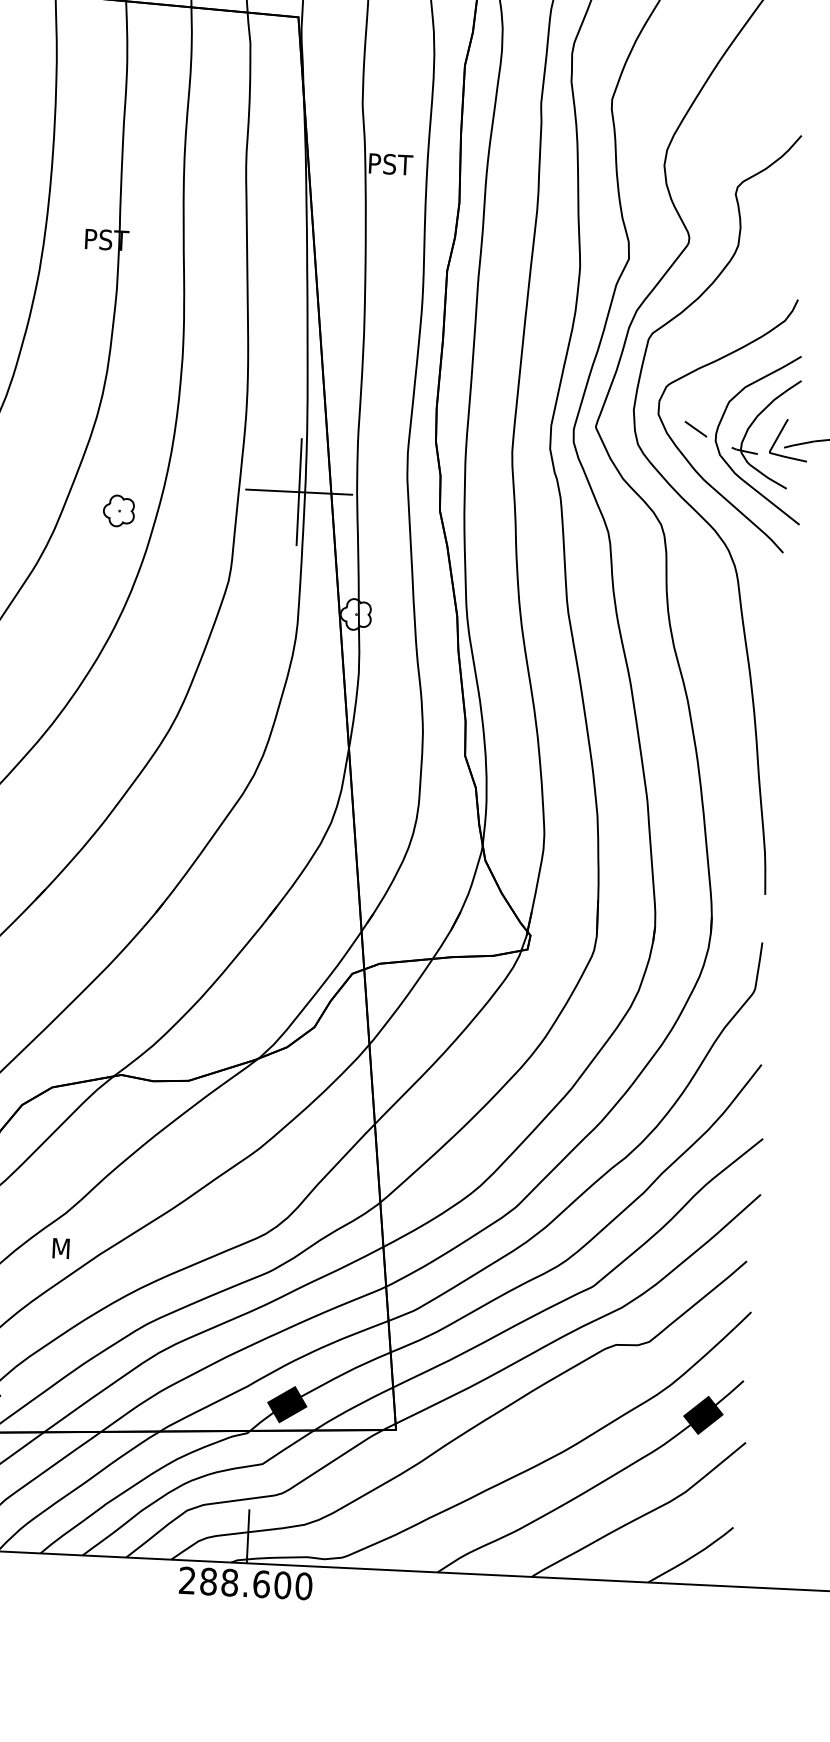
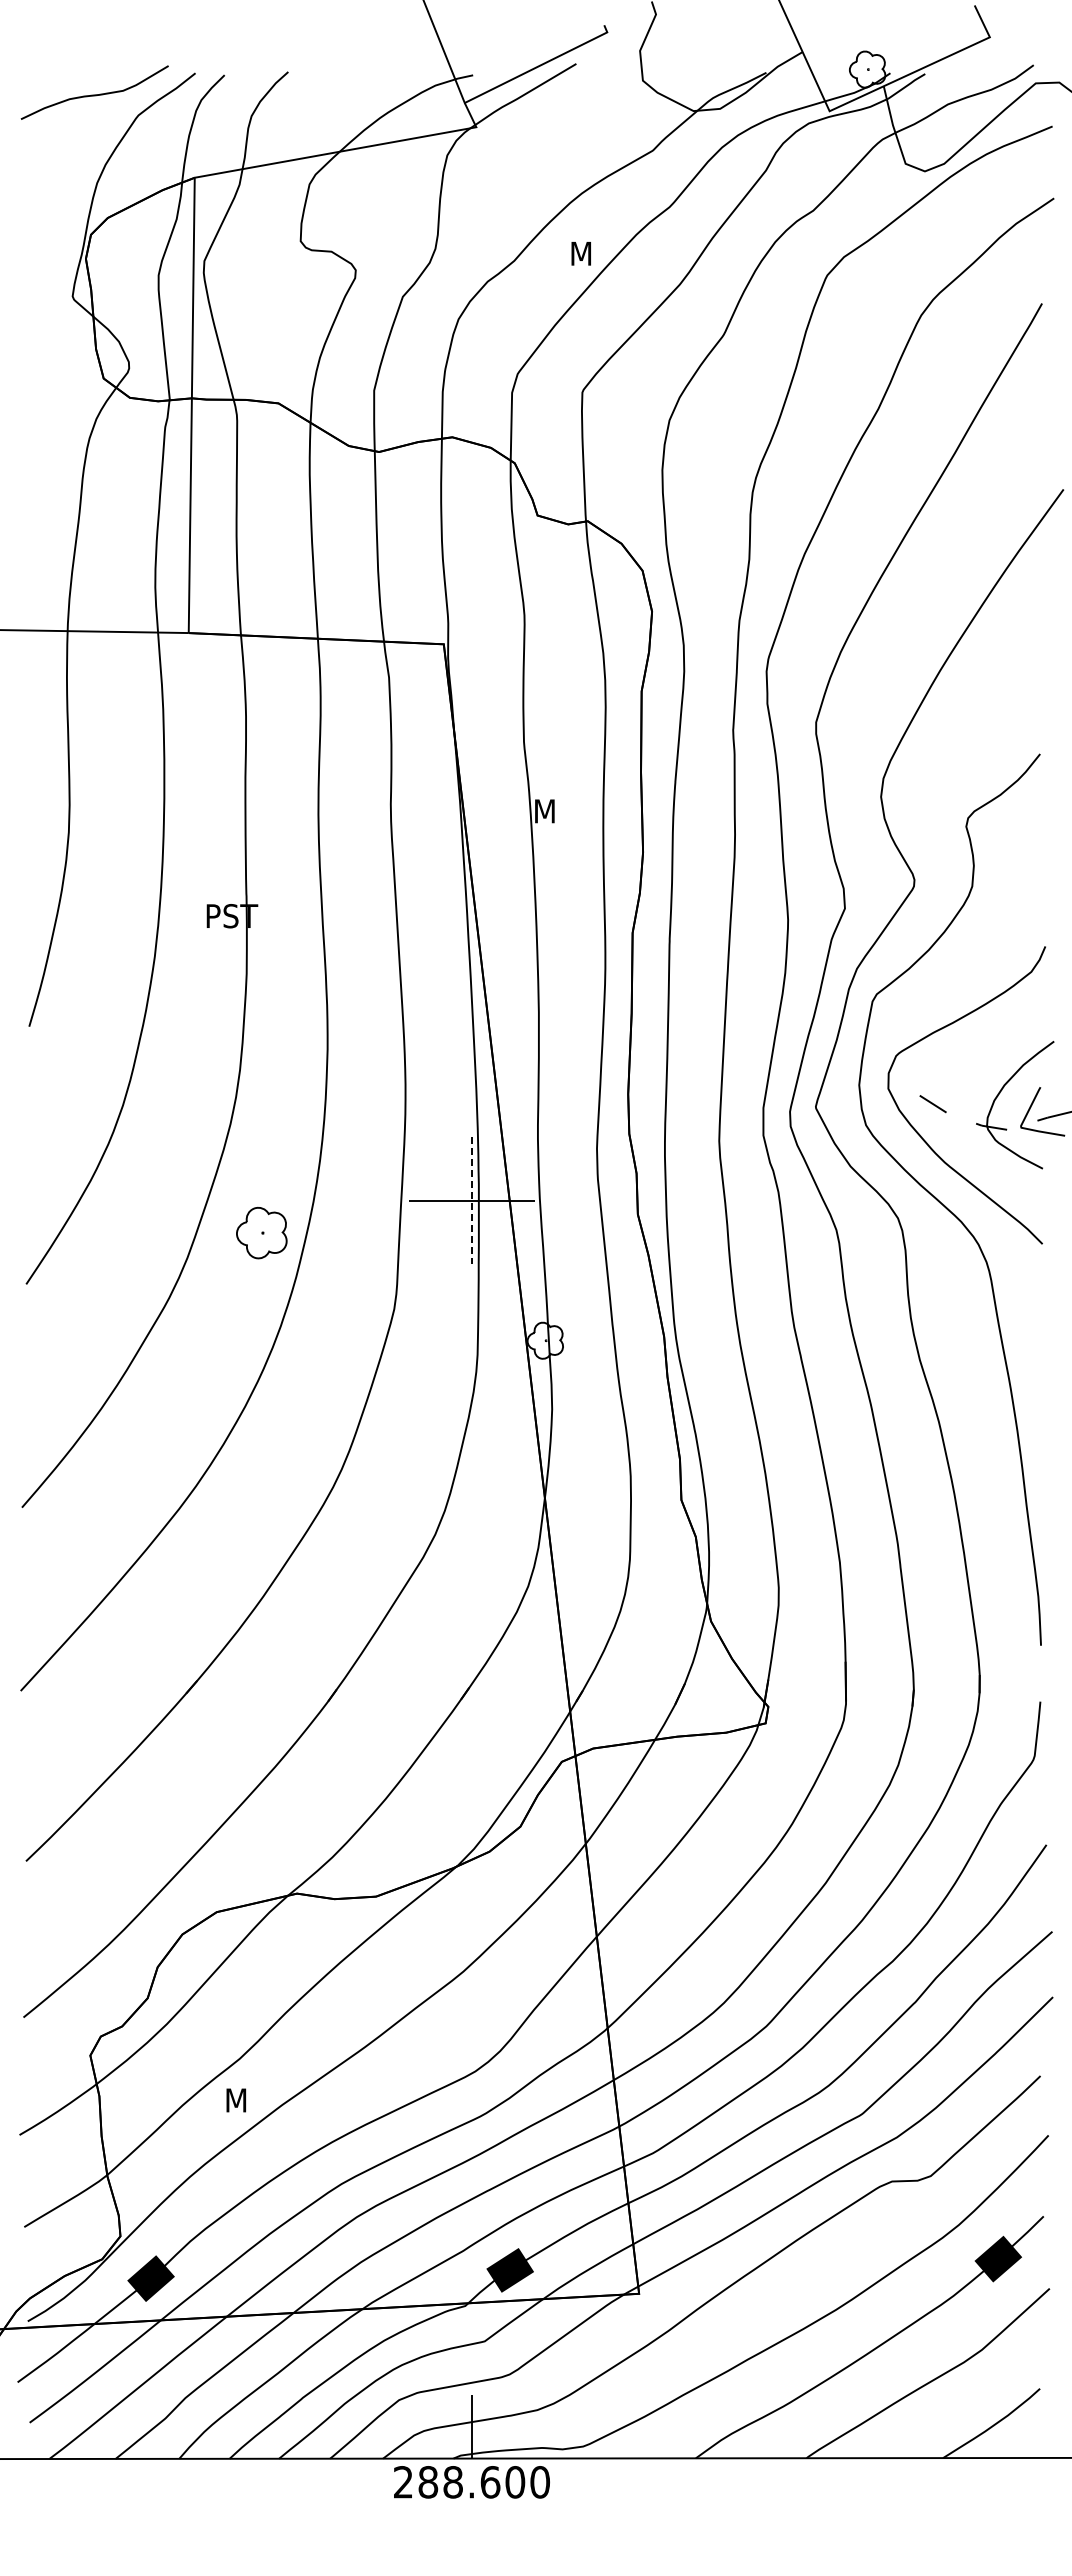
text: (392, 164) -> (562, 811), PST -> M
curve: (729, 465) -> (974, 1144), removed
line: (298, 492) -> (471, 1201), solid -> dashed
part: (118, 510) -> (261, 1232), size x1.4

